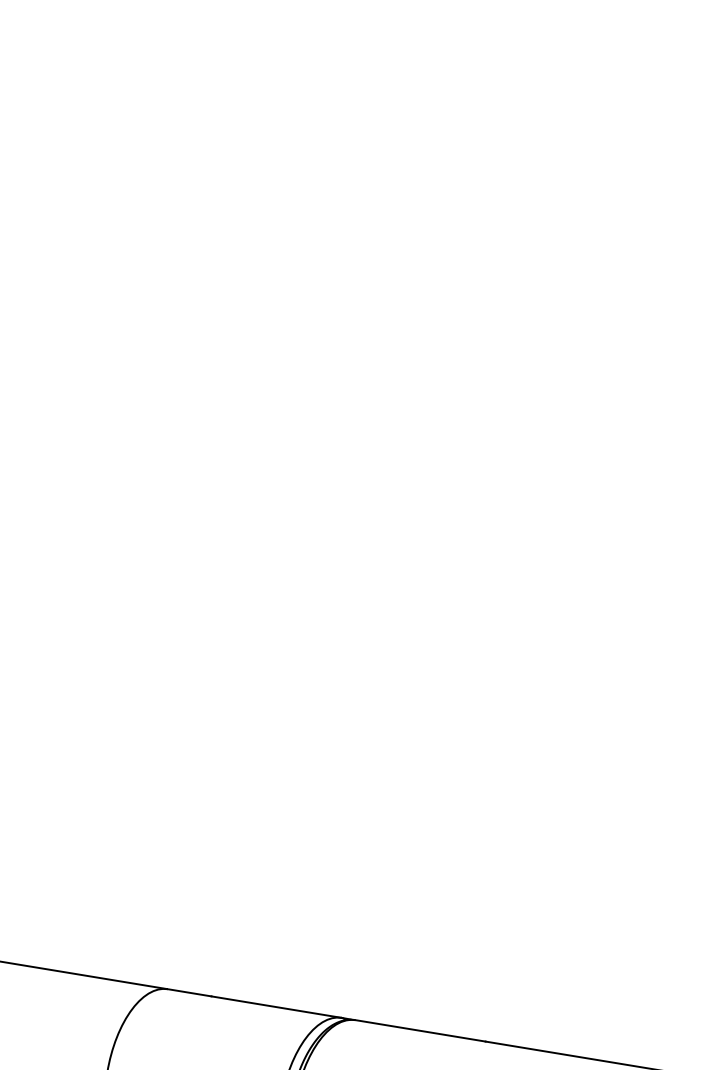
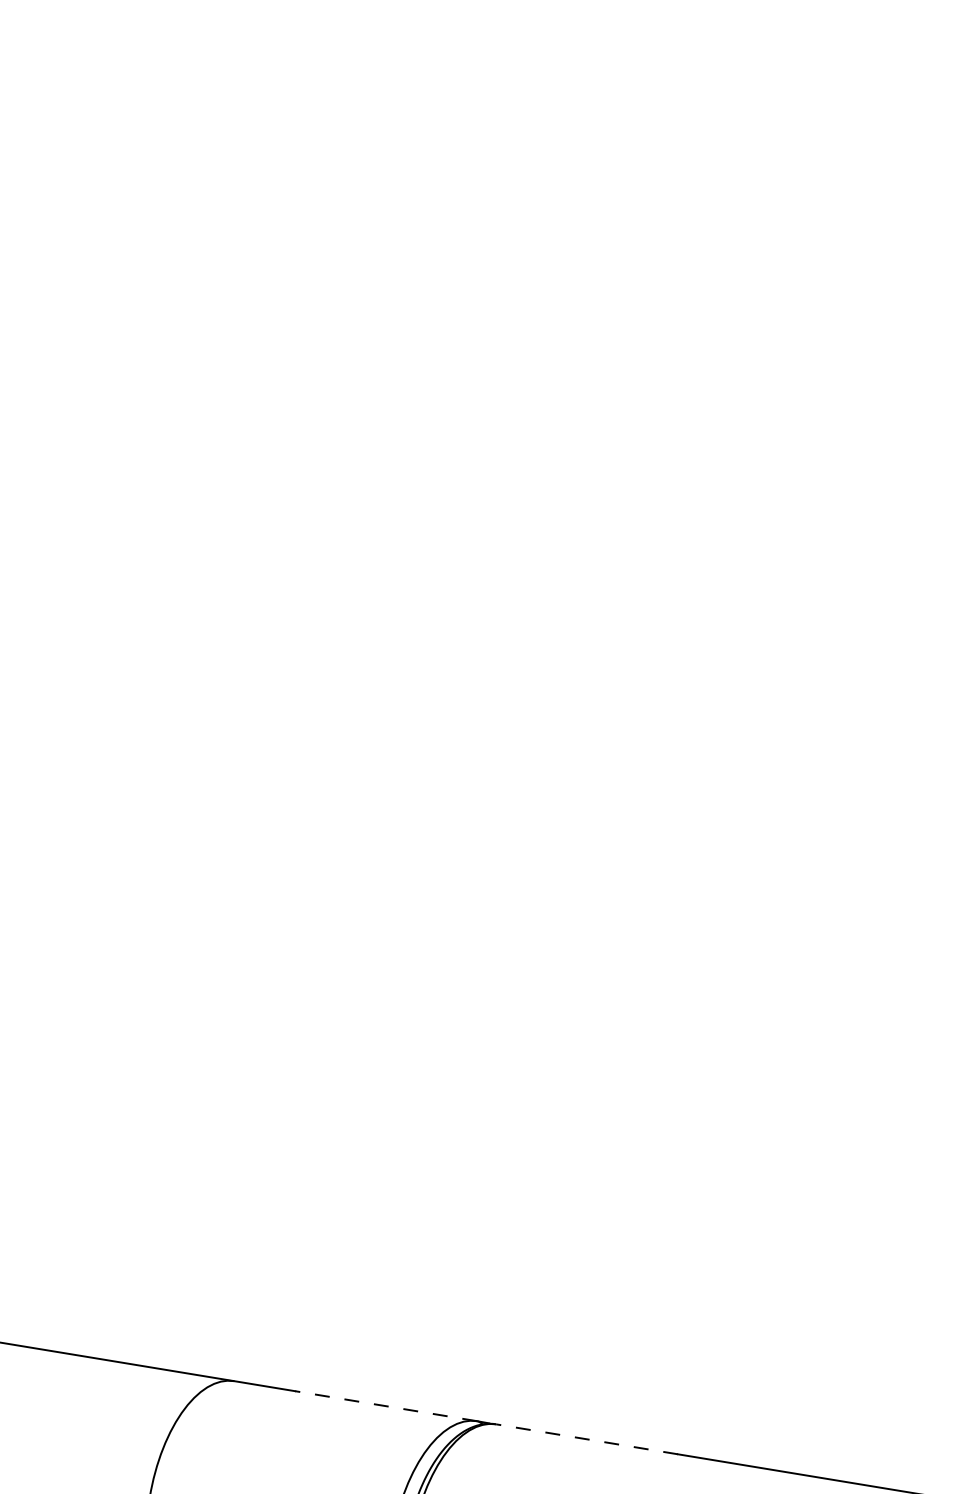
line: (276, 1007) -> (385, 1406), solid -> dashed
line: (420, 1030) -> (587, 1438), solid -> dashed

